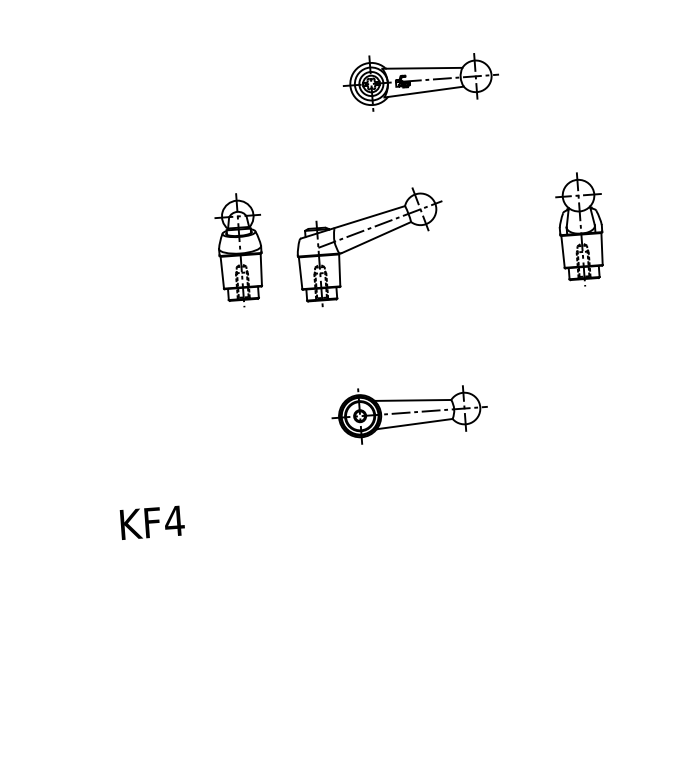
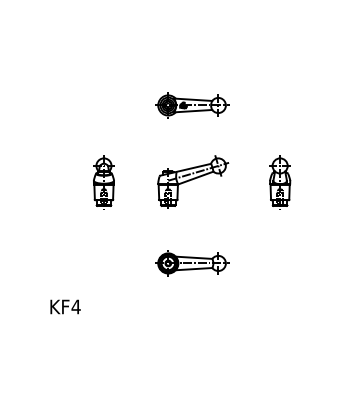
part: (421, 80) -> (192, 105), moved
part: (371, 245) -> (193, 181), moved
part: (239, 251) -> (103, 182), moved

